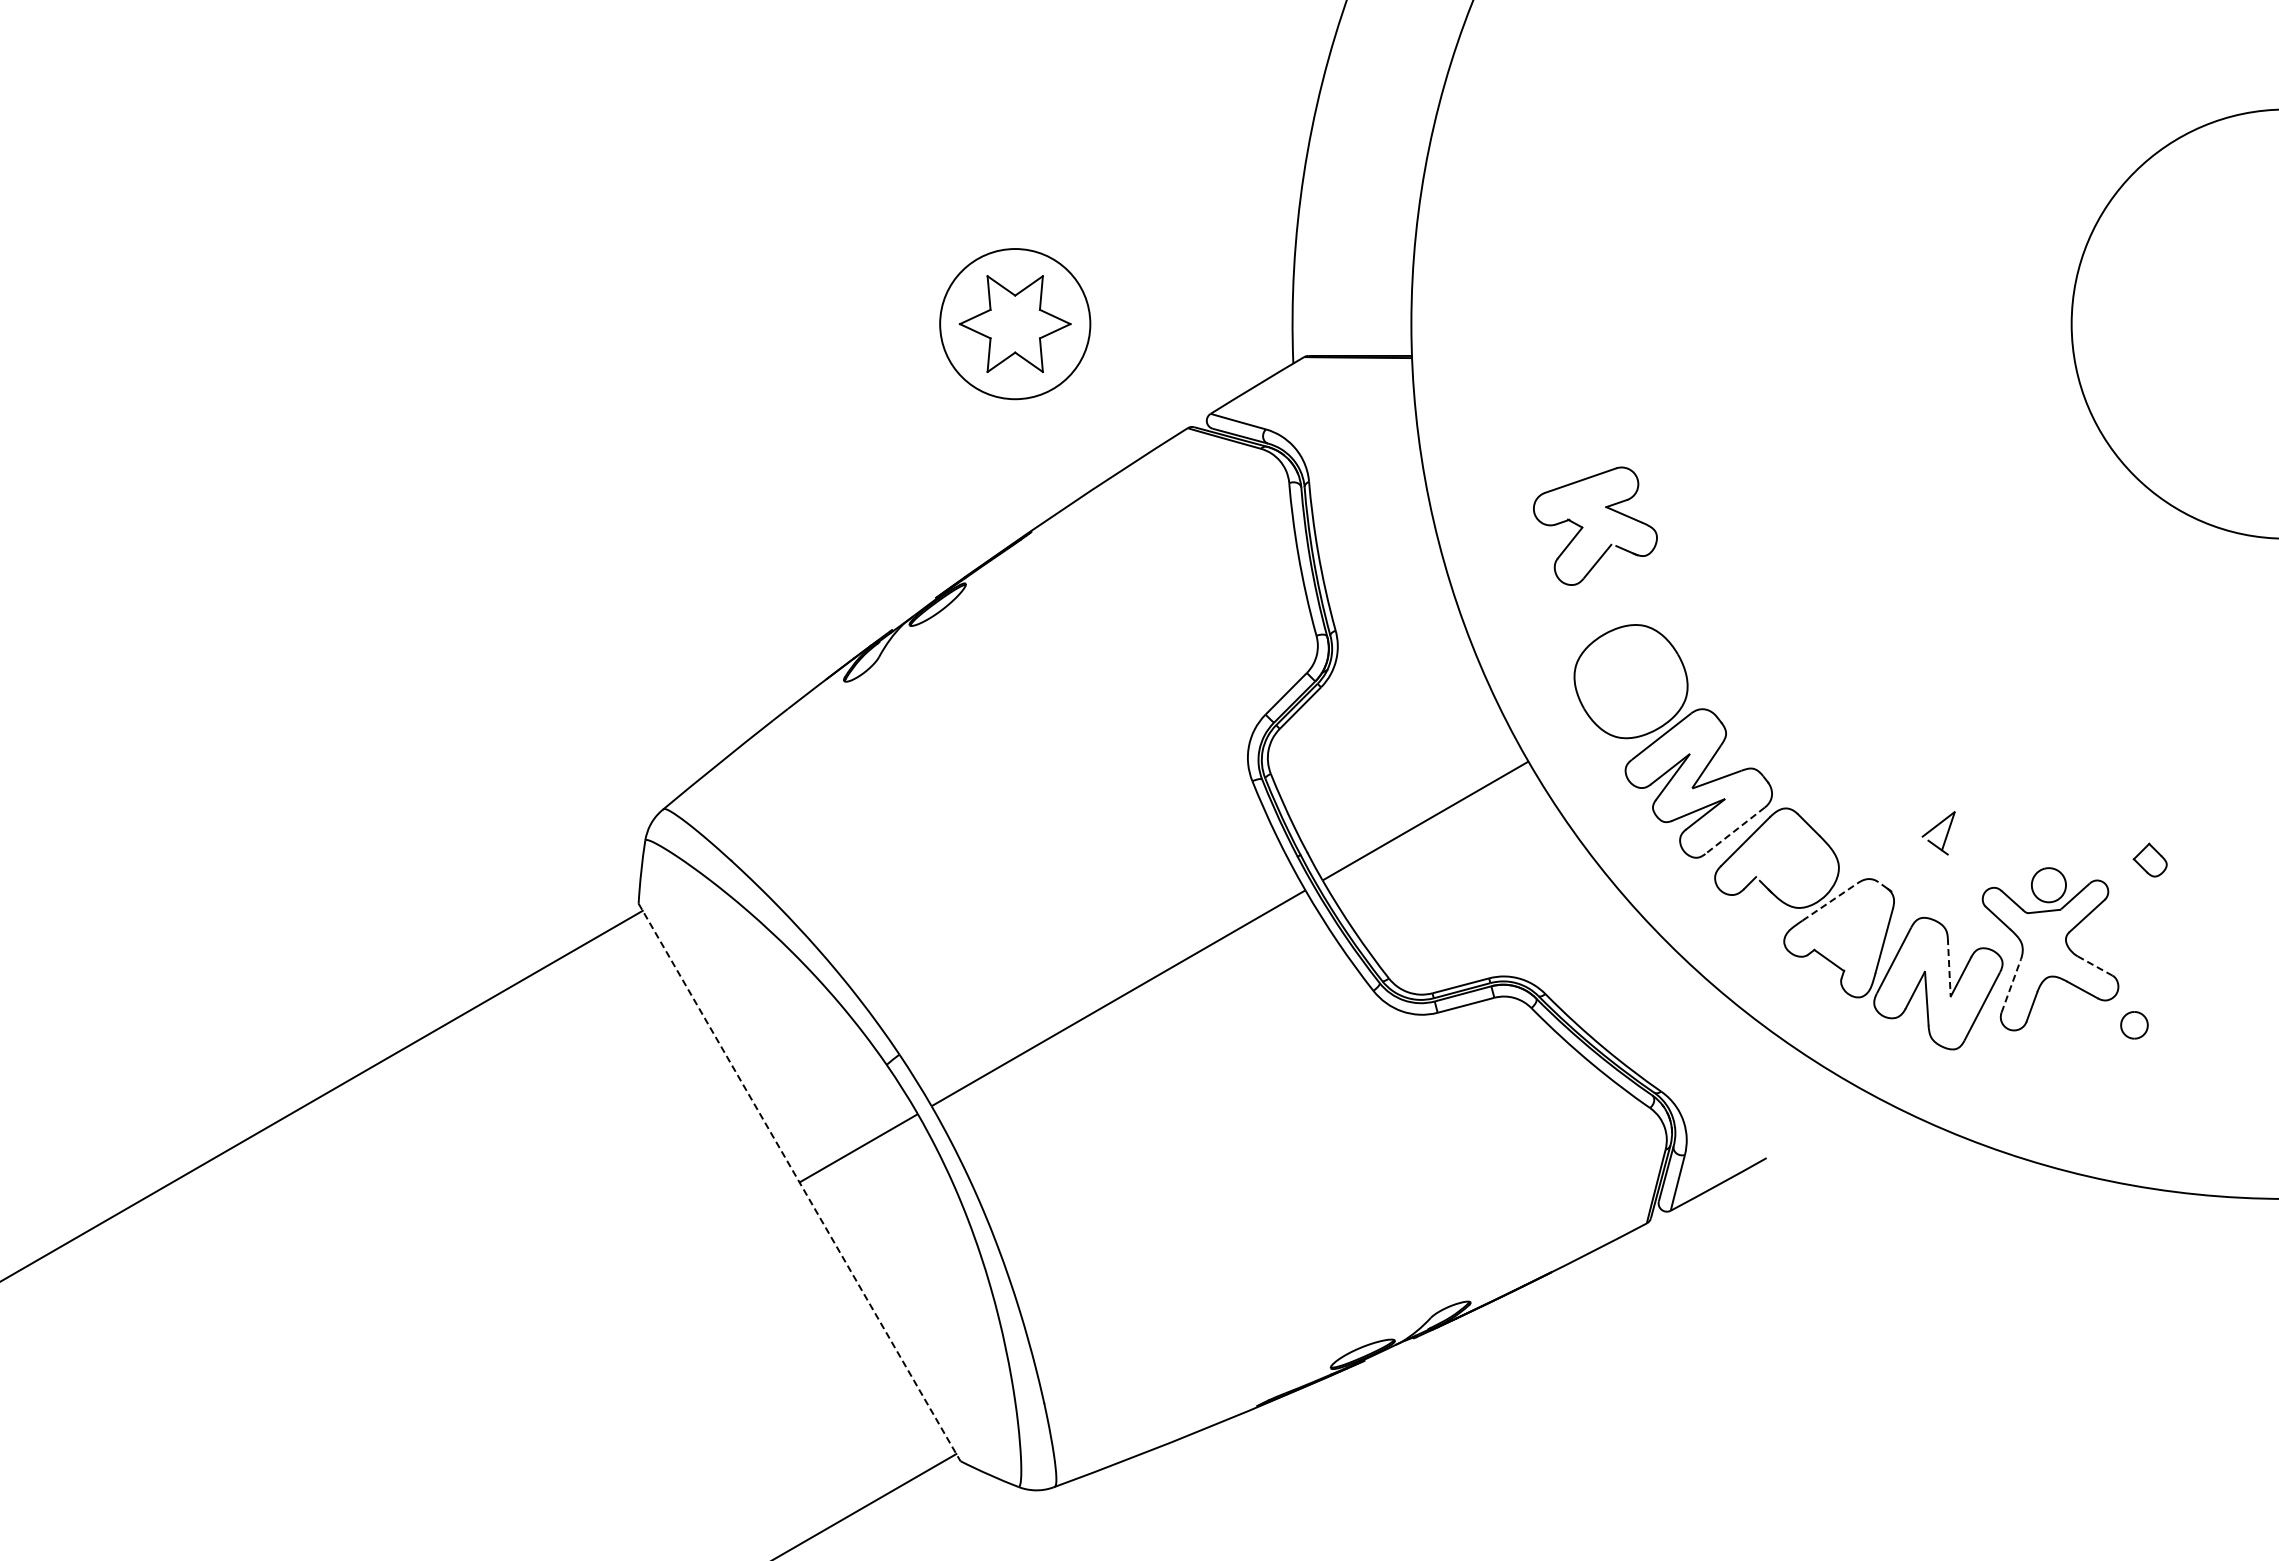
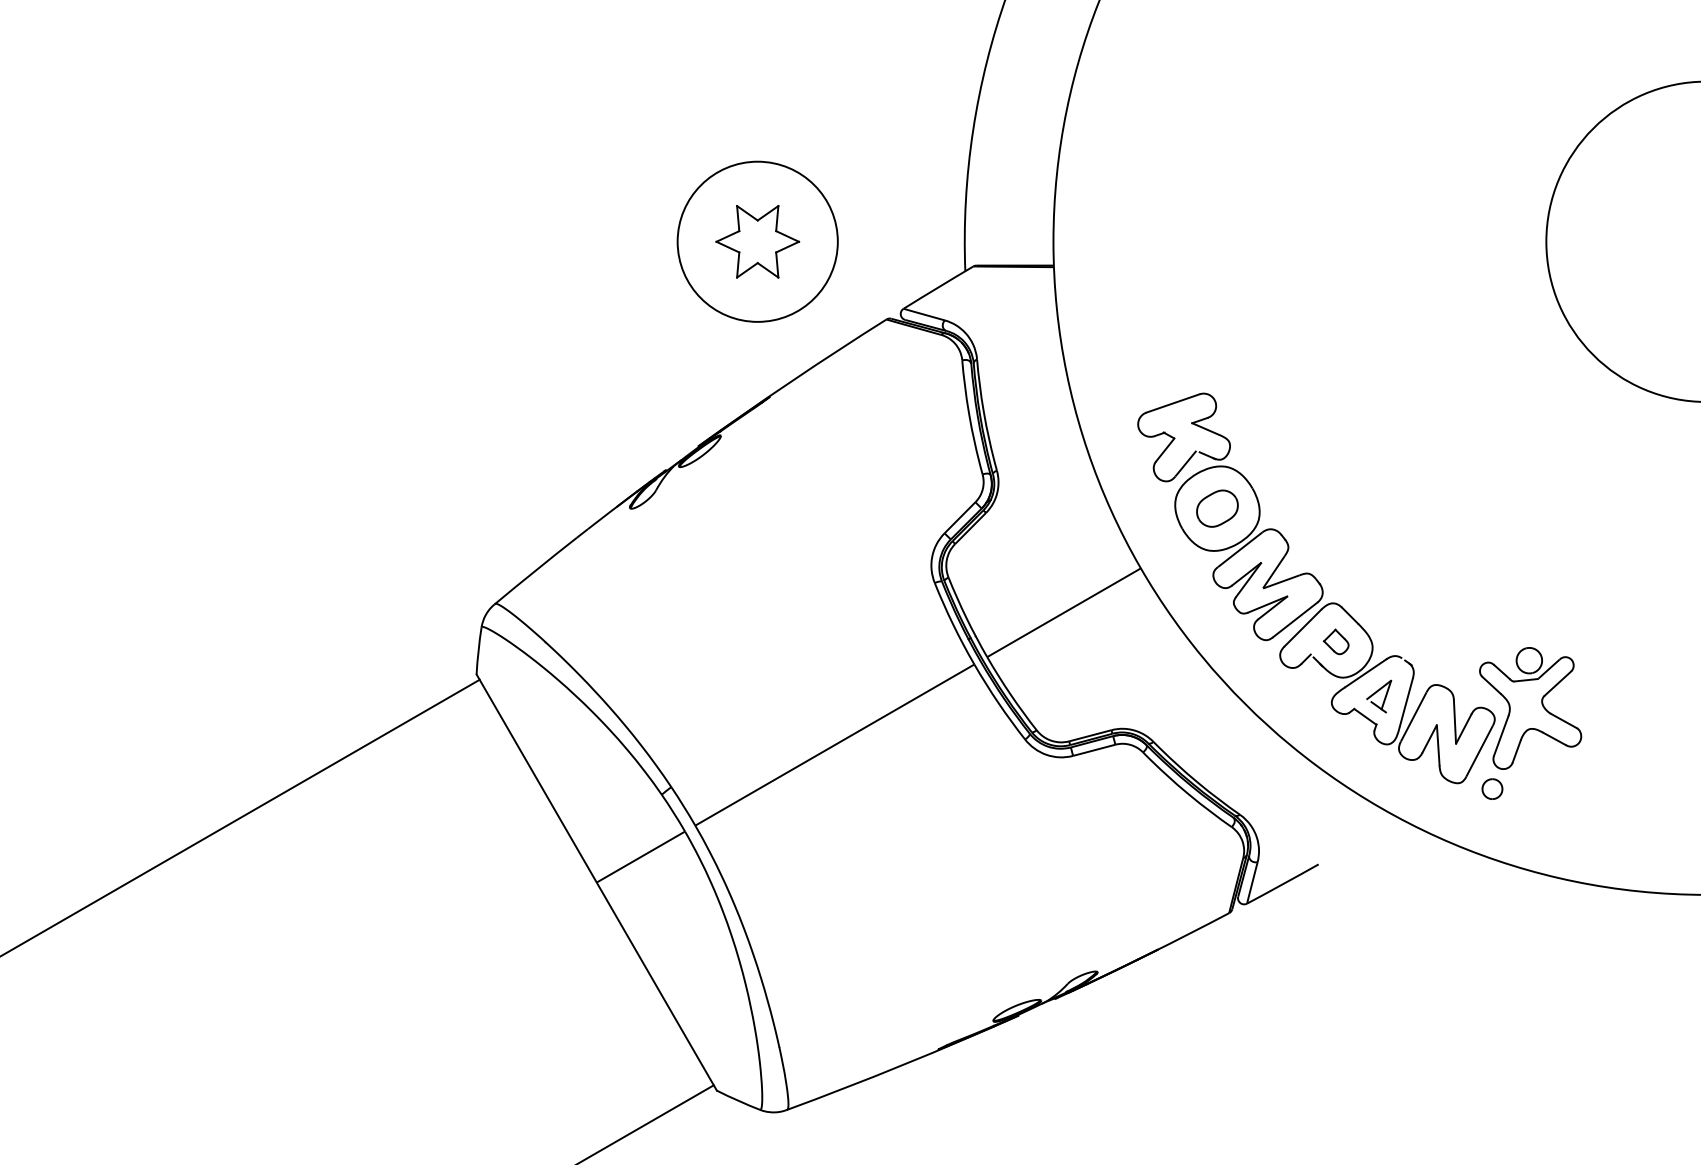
circle: (1014, 323) -> (757, 241), size x1.43
part: (1583, 527) -> (1175, 438), moved
part: (1630, 681) -> (1217, 508), added
line: (1735, 830) -> (1295, 619), dashed -> solid
part: (1938, 833) -> (1379, 696), moved
part: (2149, 859) -> (1335, 641), moved
line: (1830, 901) -> (1366, 672), dashed -> solid
line: (2095, 965) -> (1564, 720), dashed -> solid
line: (1949, 967) -> (1455, 722), dashed -> solid
line: (2011, 985) -> (1501, 735), dashed -> solid
part: (2134, 1025) -> (1492, 789), moved
line: (799, 1182) -> (596, 882), dashed -> solid

